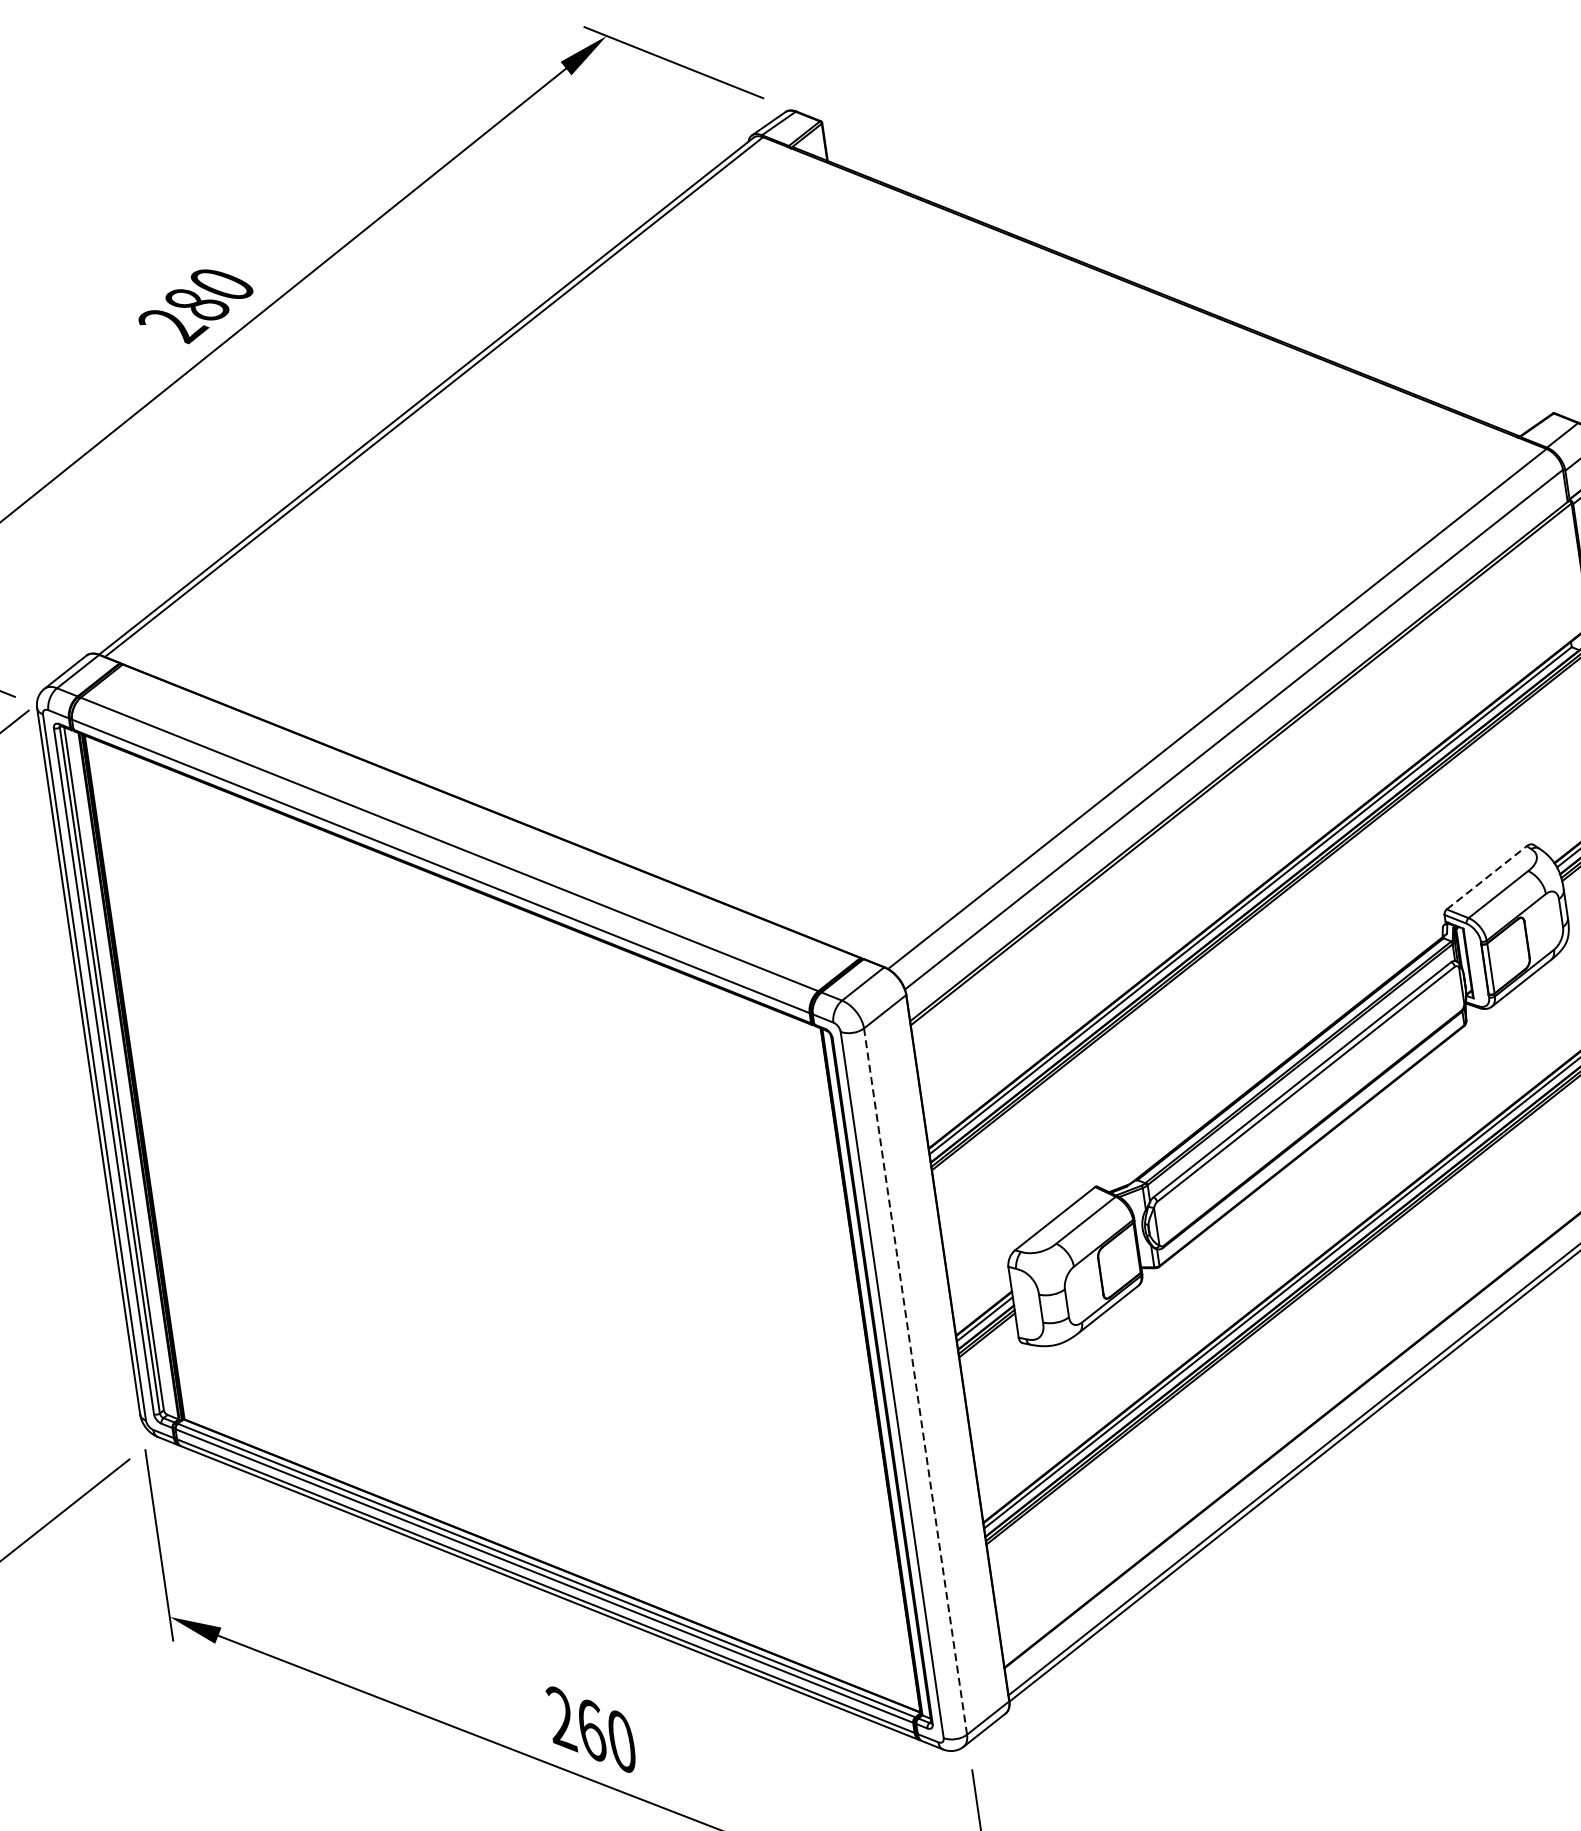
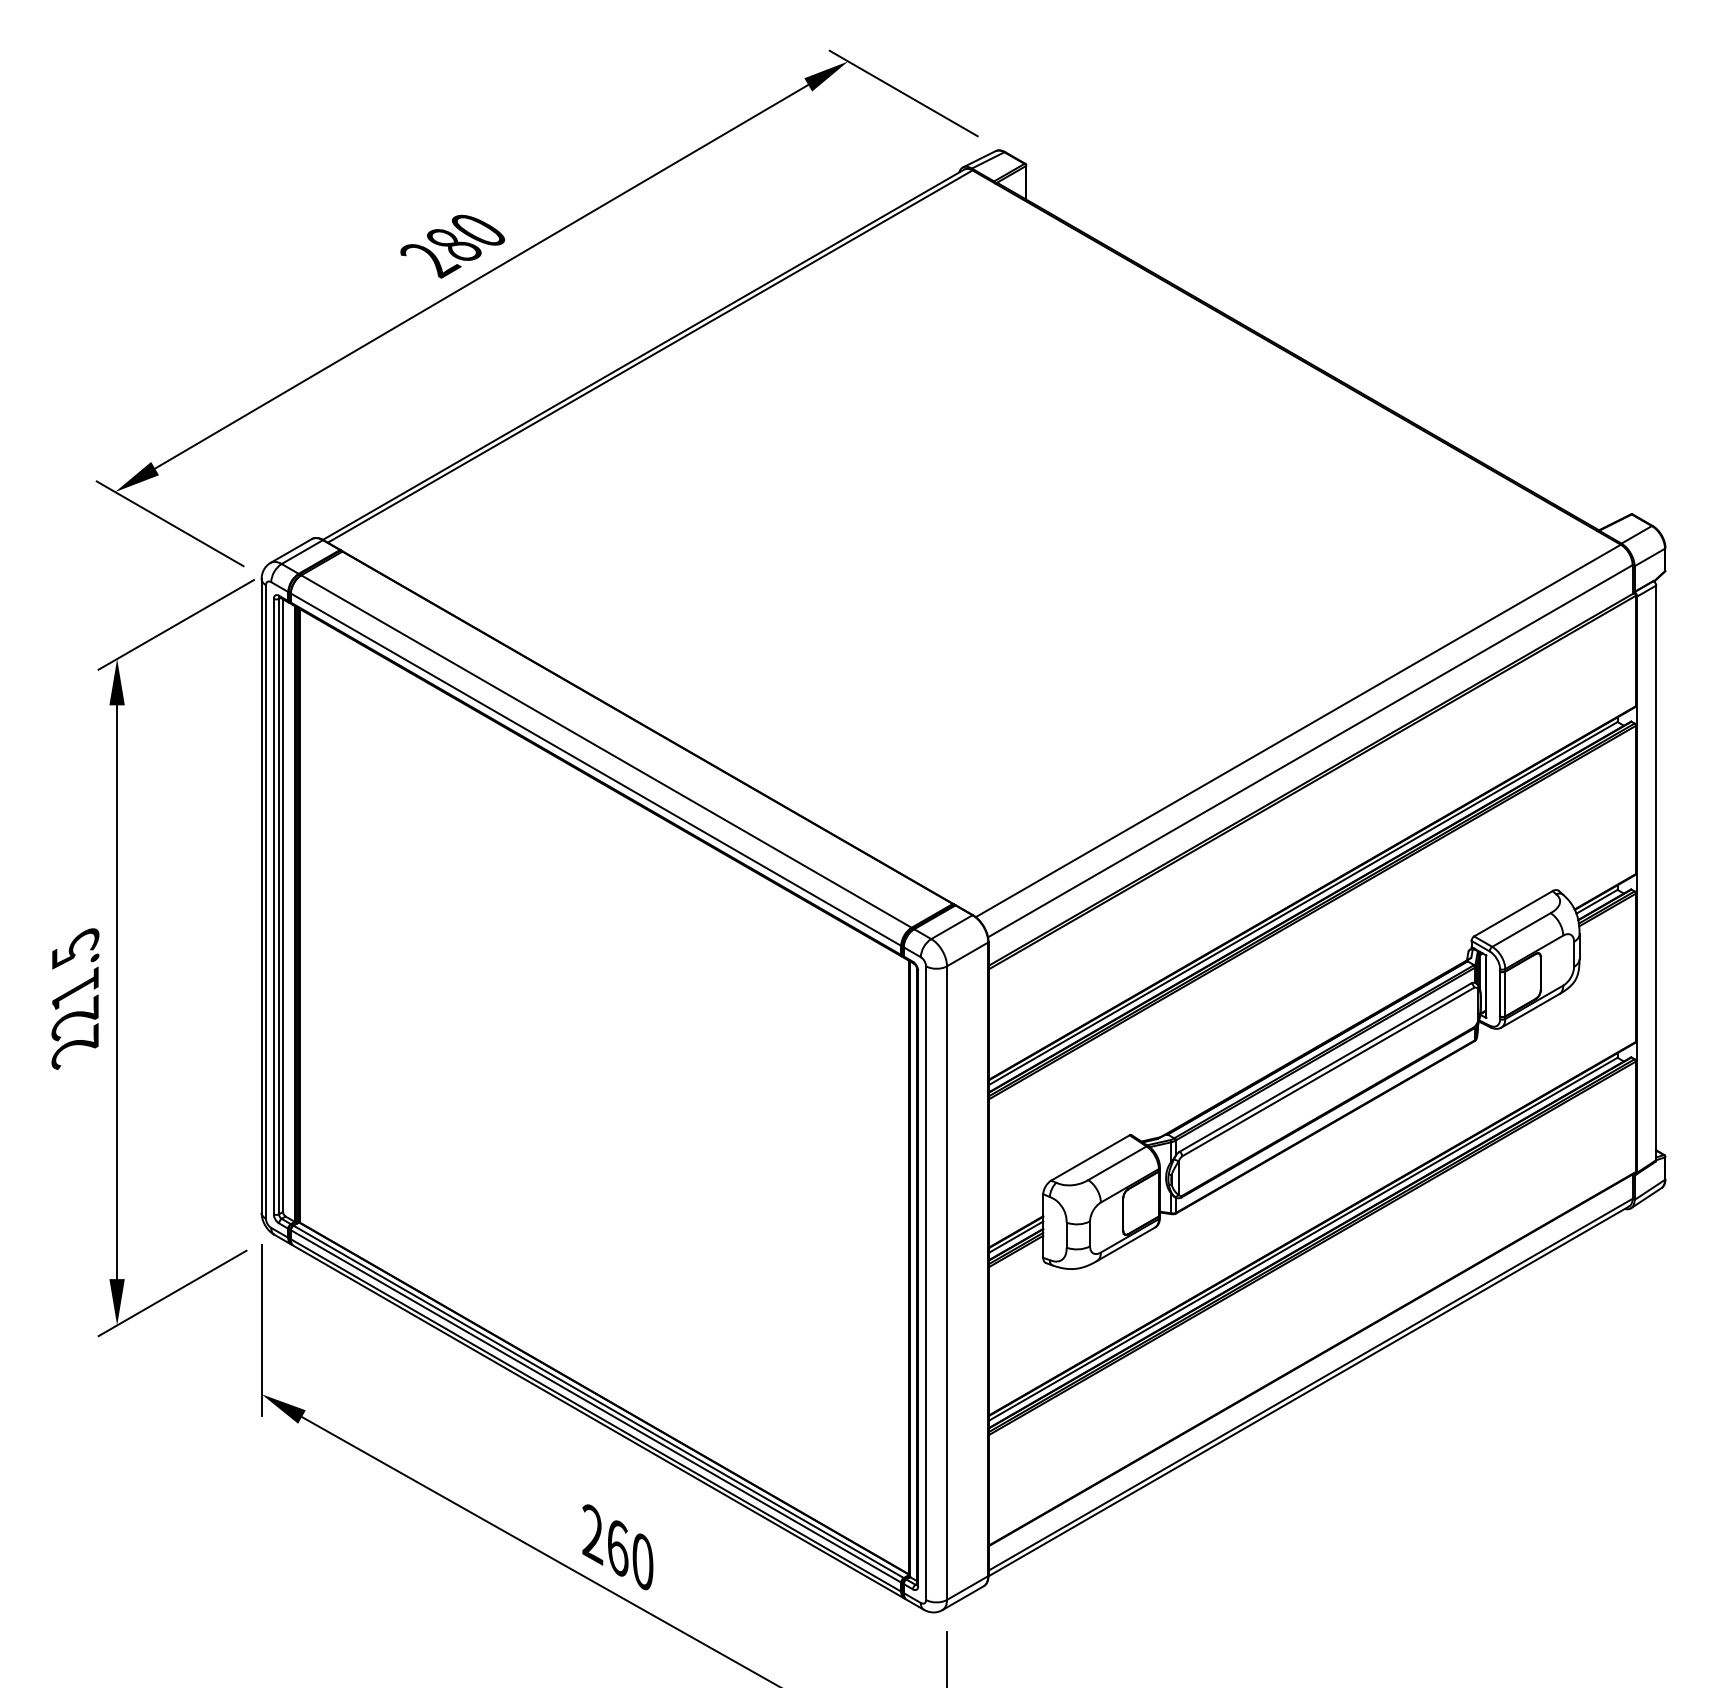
line: (1486, 877) -> (1513, 913), dashed -> solid
line: (916, 1381) -> (947, 1283), dashed -> solid

